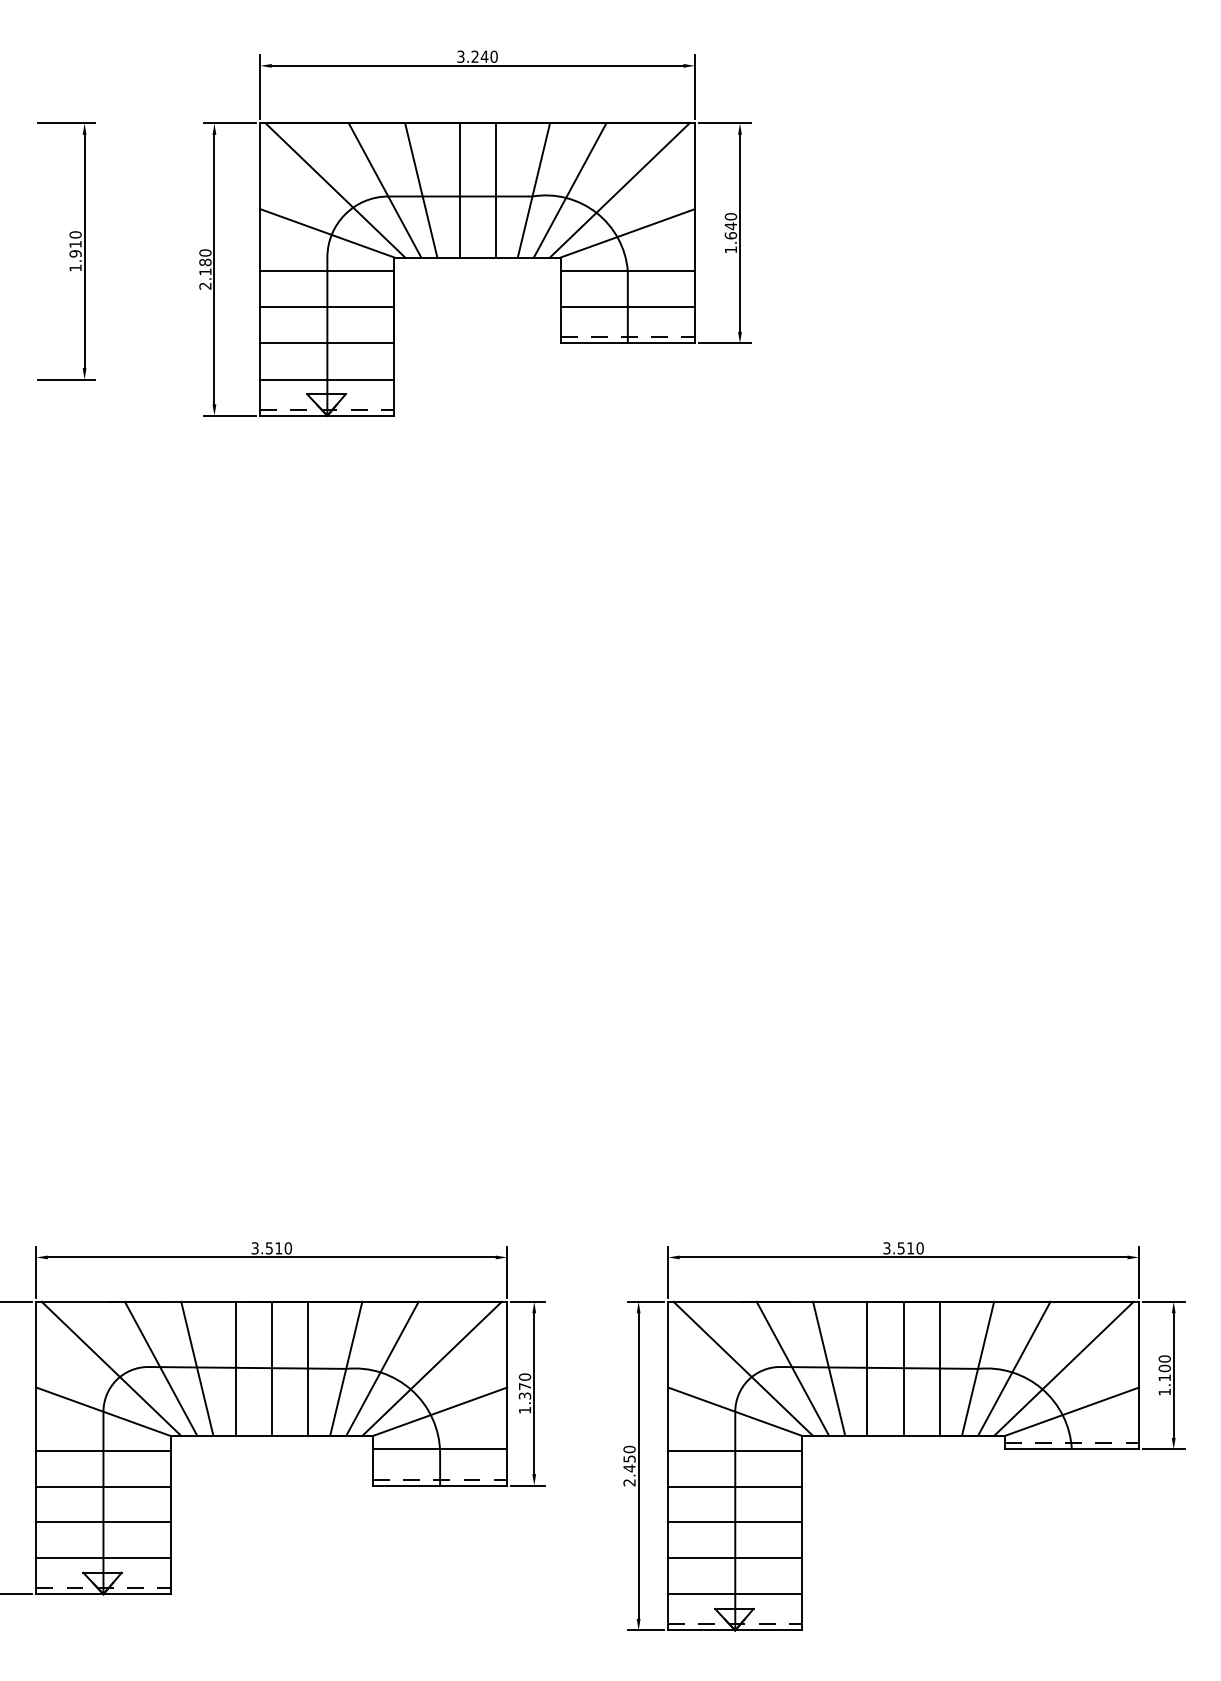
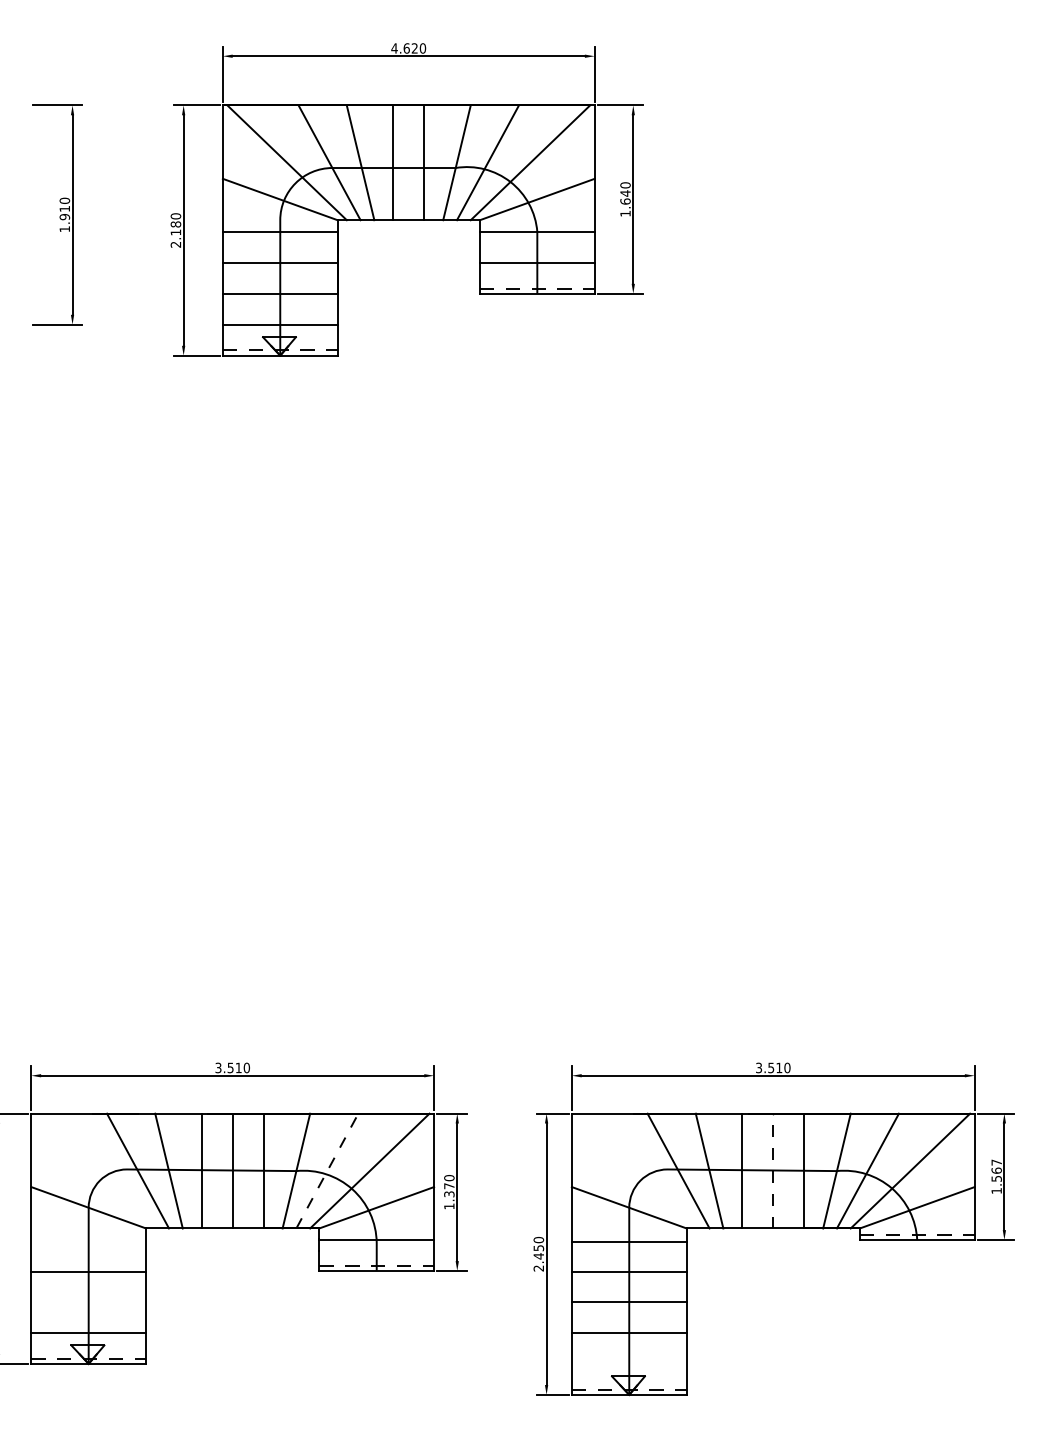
text: (472, 56) -> (404, 48), 3.240 -> 4.620
line: (111, 1368) -> (95, 1170), removed
line: (382, 1368) -> (327, 1170), solid -> dashed
line: (742, 1368) -> (635, 1170), removed
line: (903, 1368) -> (773, 1170), solid -> dashed
text: (1164, 1368) -> (996, 1170), 1.100 -> 1.567
line: (103, 1451) -> (88, 1241), removed
line: (103, 1522) -> (88, 1302), removed
line: (734, 1593) -> (628, 1363), removed

